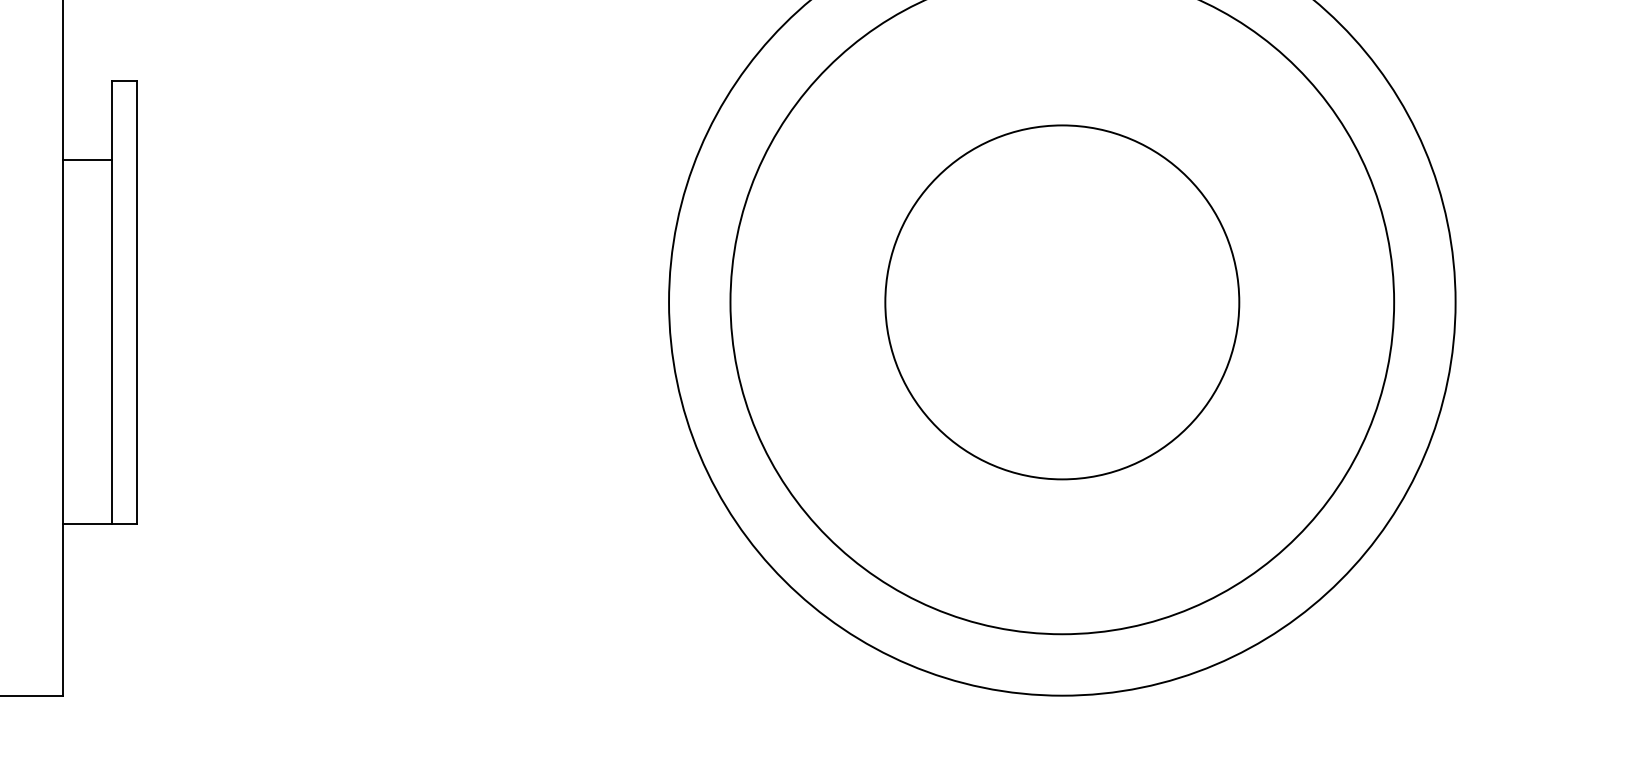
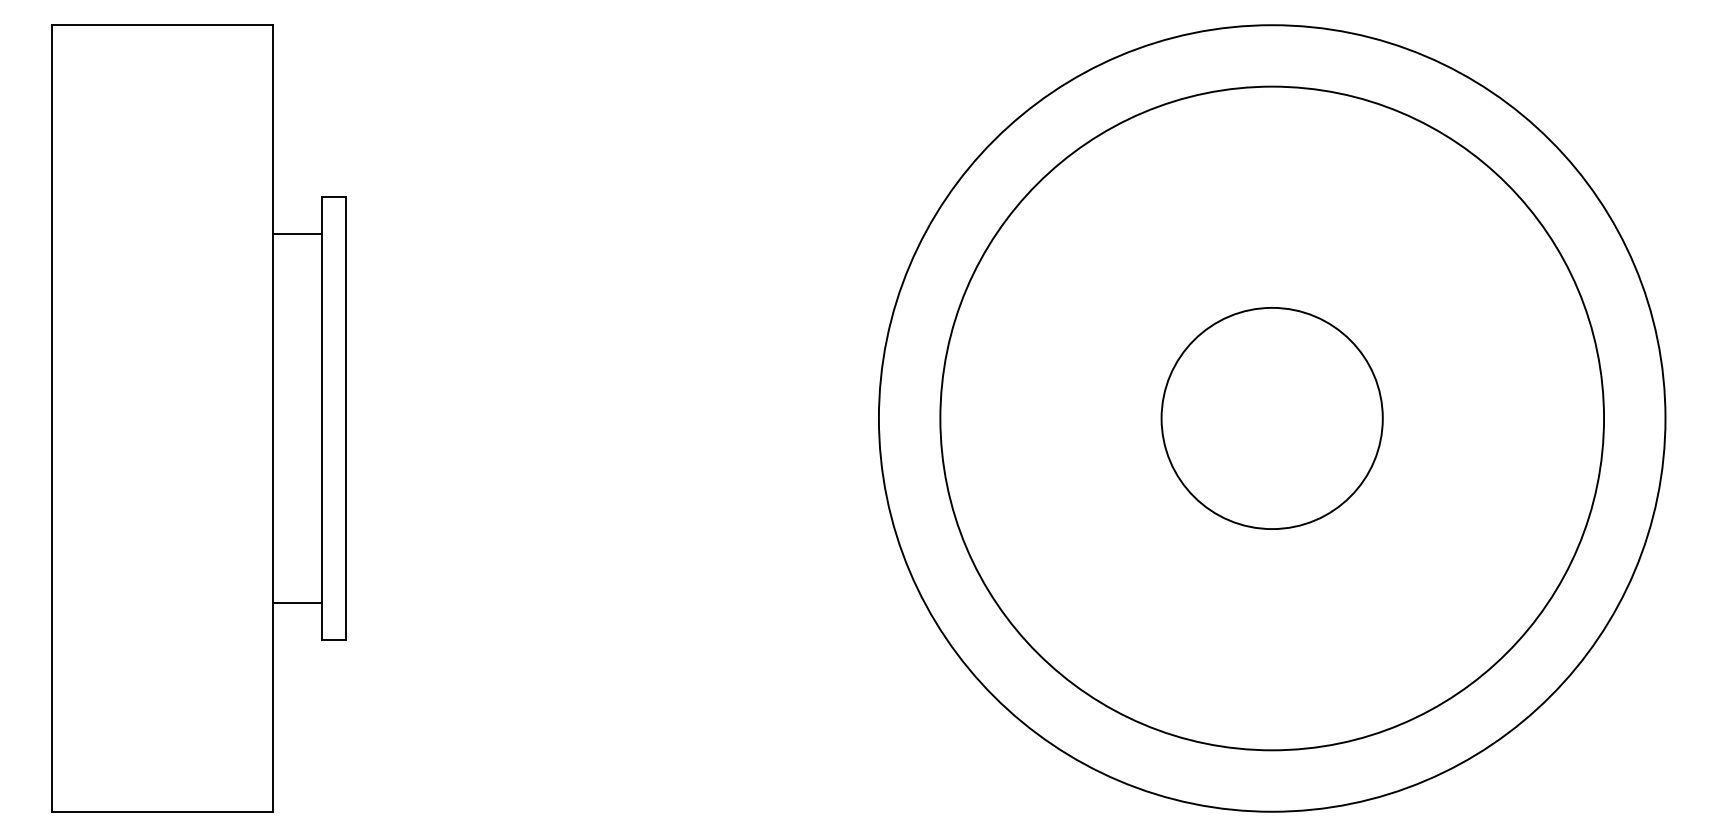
line: (86, 160) -> (296, 234), moved
circle: (1061, 302) -> (1271, 418), size x0.62
line: (86, 523) -> (296, 602), moved

